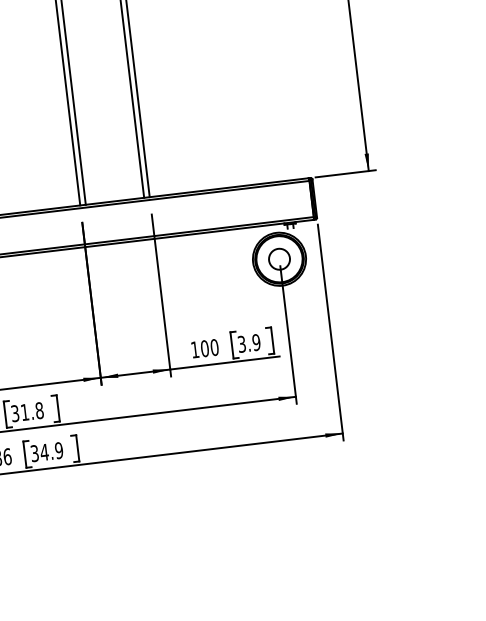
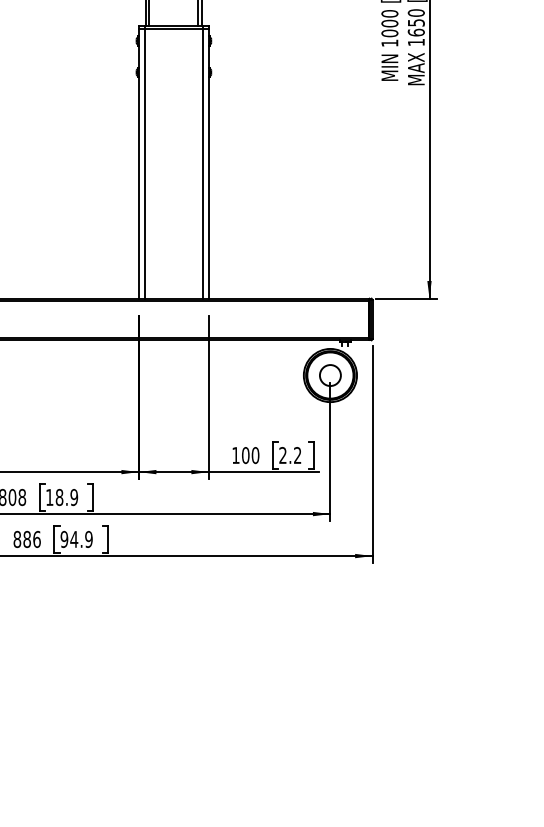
text: (249, 343) -> (290, 455), 3.9 -> 2.2
text: (27, 412) -> (62, 497), 31.8 -> 18.9
text: (34, 453) -> (64, 539), 34.9 -> 94.9

